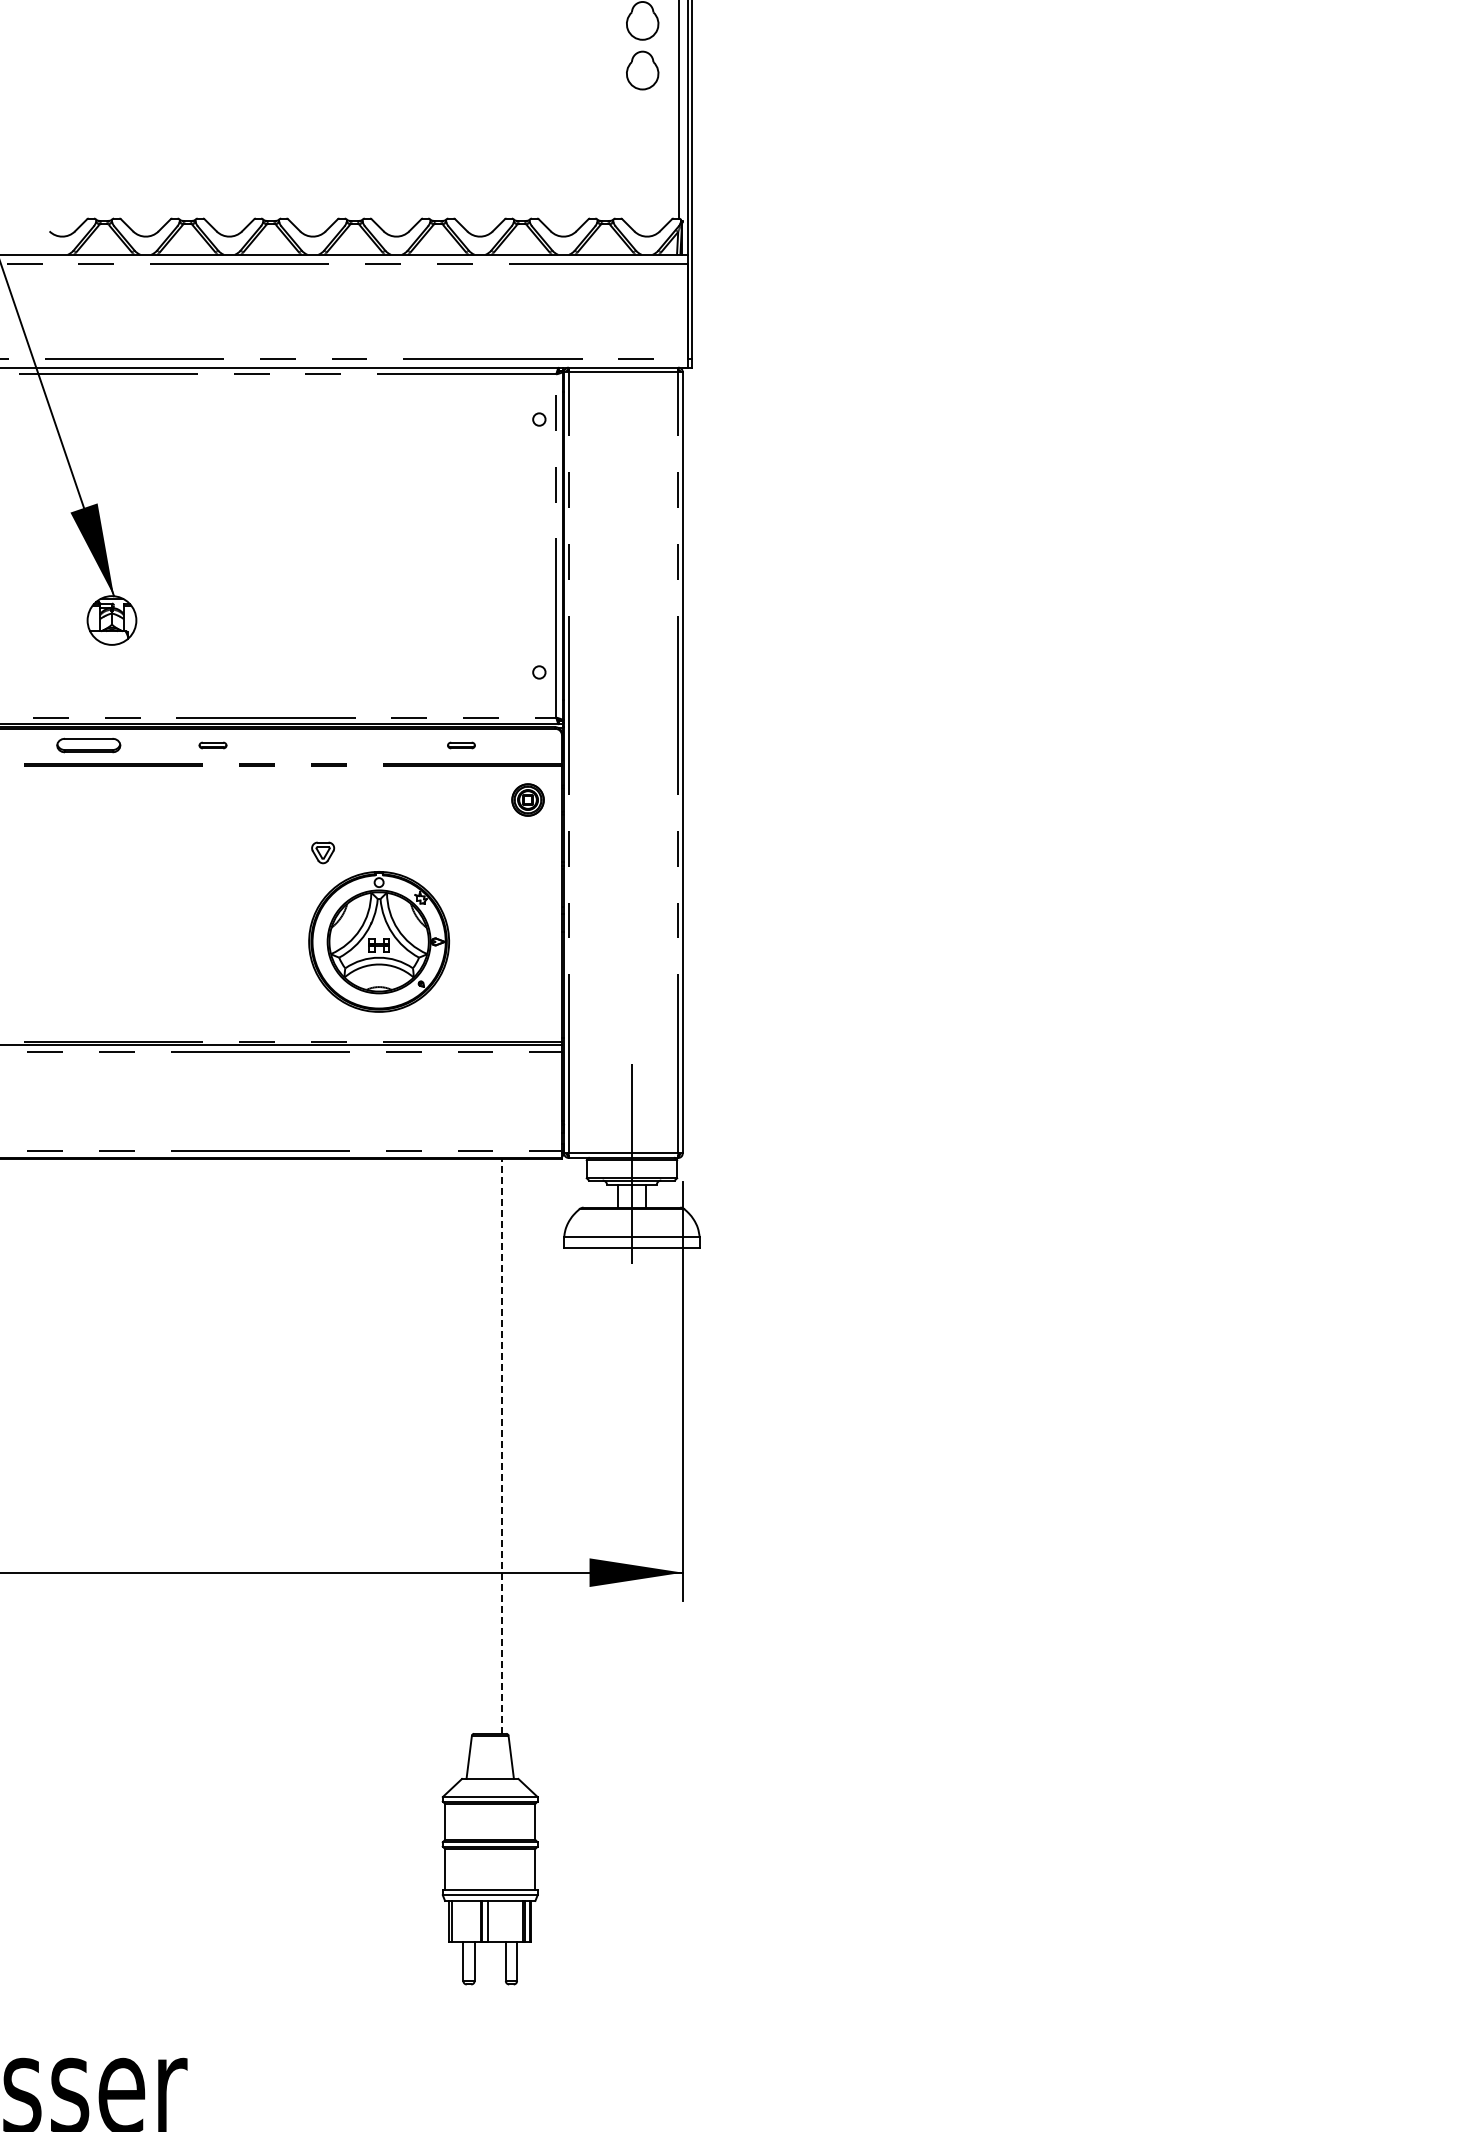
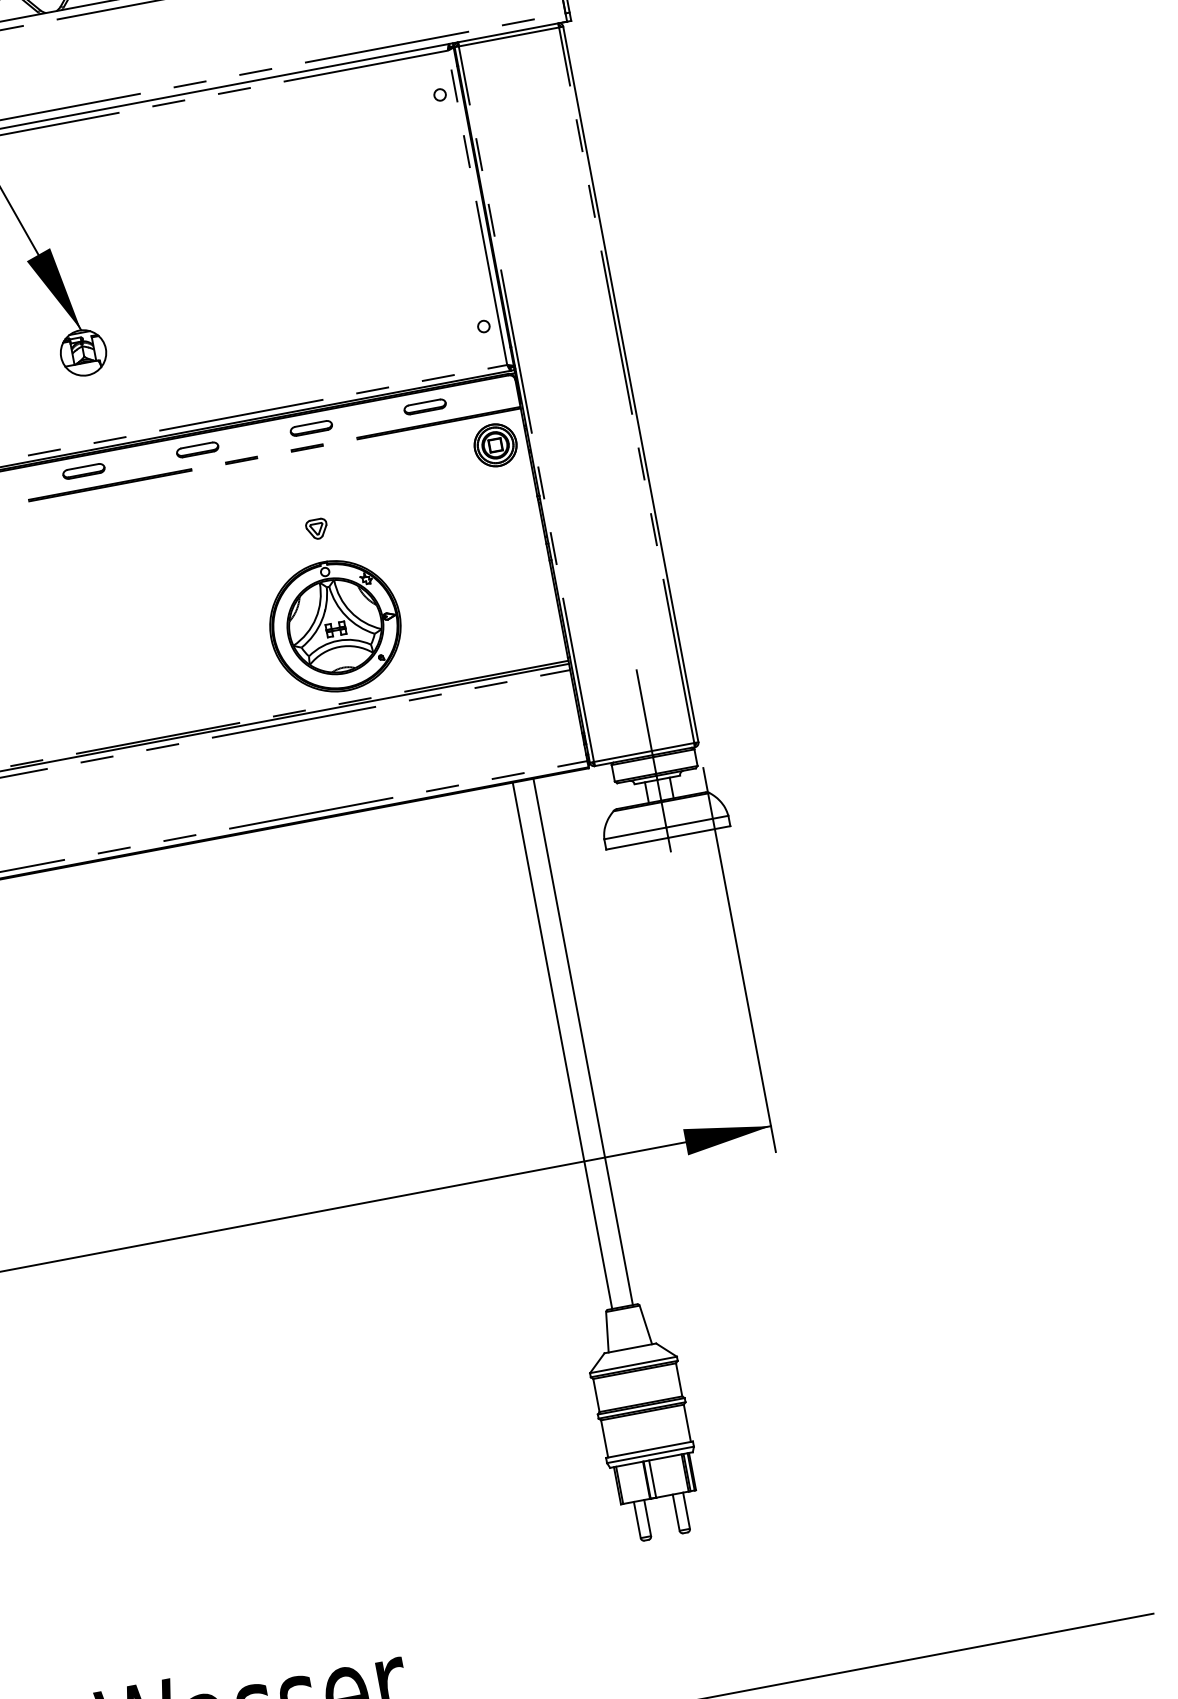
part: (88, 745) -> (83, 471), size x0.71
part: (212, 745) -> (197, 450), size x1.67
part: (336, 745) -> (310, 428), added
part: (461, 745) -> (425, 406), size x1.67
part: (527, 799) -> (495, 444), size x1.43
part: (378, 941) -> (334, 626), moved
line: (501, 1445) -> (582, 1041), dashed -> solid
line: (478, 1446) -> (562, 1045), added

